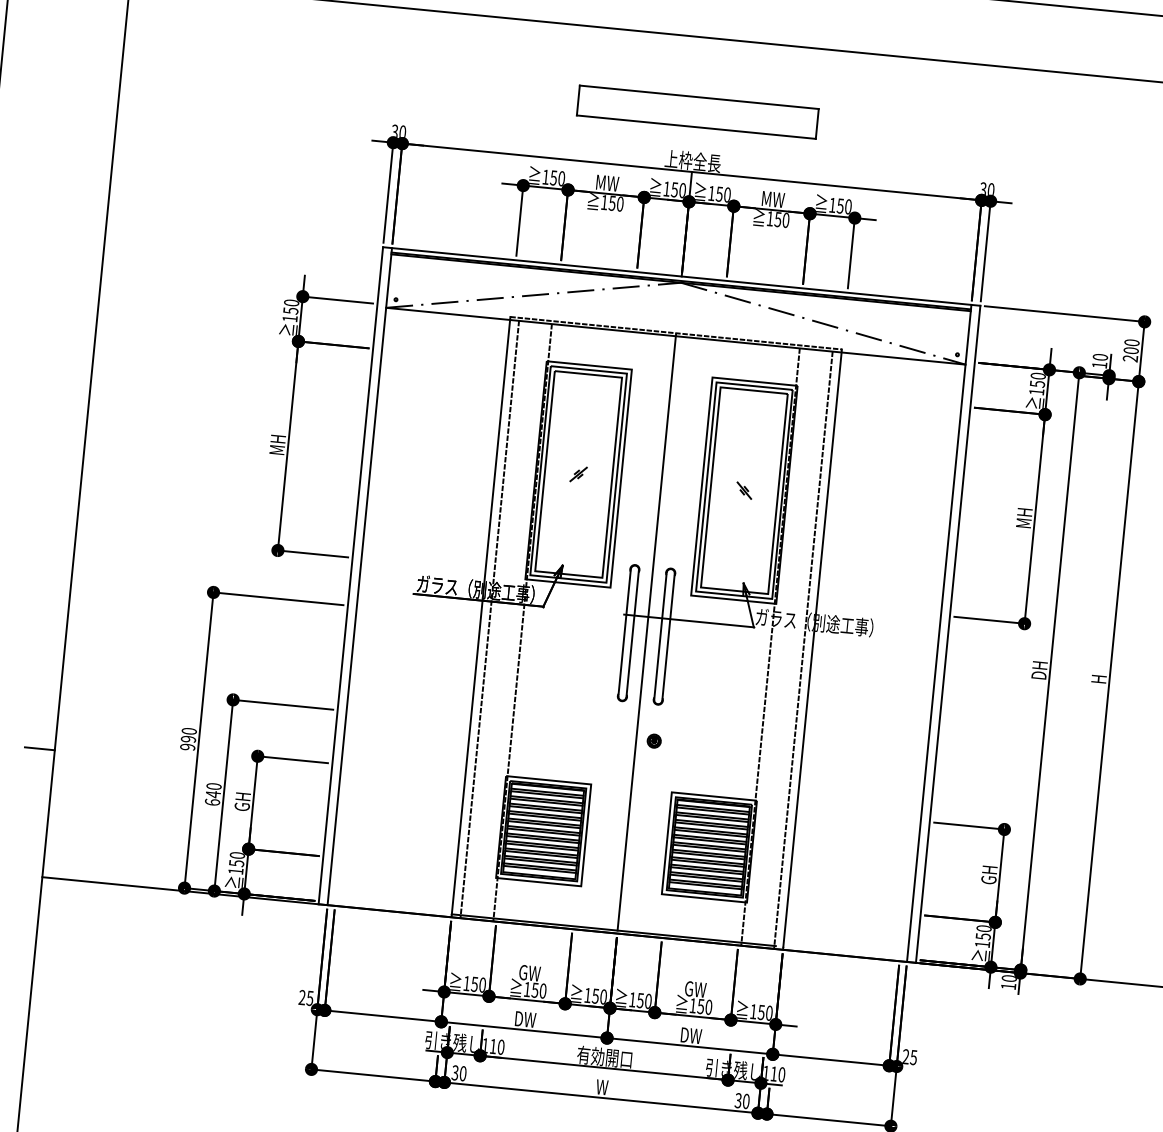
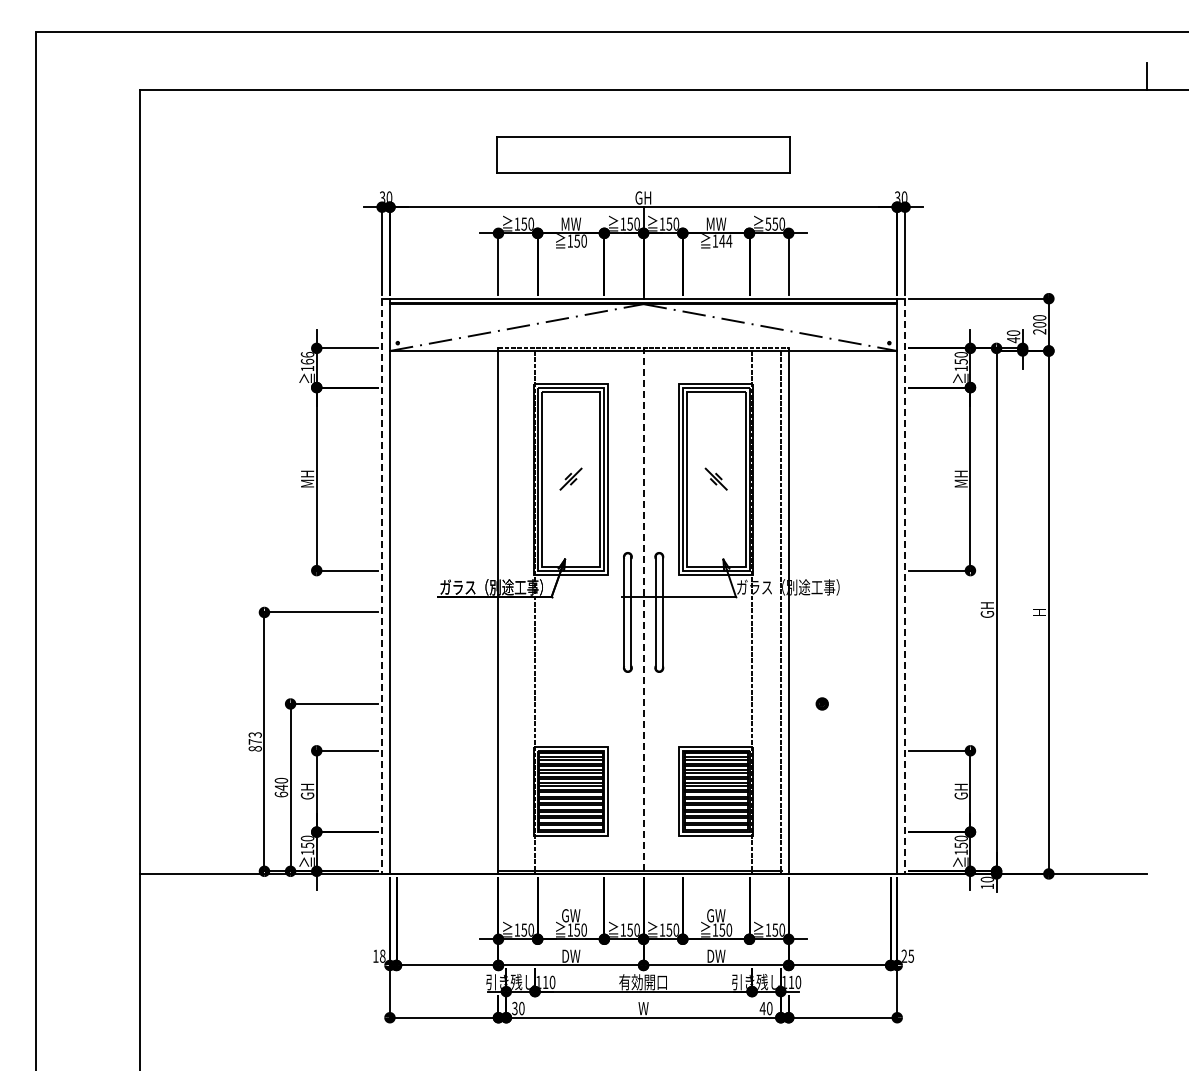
part: (697, 111) -> (643, 154), size x1.4
text: (692, 160) -> (643, 197), 上枠全長 -> GH
text: (832, 204) -> (768, 223), 150 -> 550
text: (781, 219) -> (725, 240), 150 -> 144
text: (291, 306) -> (307, 357), 150 -> 166
text: (1099, 365) -> (1013, 340), 10 -> 40
part: (578, 473) -> (570, 478), size x1.6
part: (743, 489) -> (715, 478), size x1.6
line: (351, 576) -> (382, 586), solid -> dashed
line: (490, 618) -> (506, 611), removed
line: (646, 632) -> (643, 610), solid -> dashed
line: (948, 634) -> (905, 586), solid -> dashed
text: (1039, 674) -> (987, 613), DH -> GH
text: (187, 738) -> (254, 741), 990 -> 873
part: (653, 740) -> (821, 703), moved
line: (40, 748) -> (127, 762), removed
text: (306, 997) -> (379, 955), 25 -> 18
text: (738, 1100) -> (762, 1008), 30 -> 40

